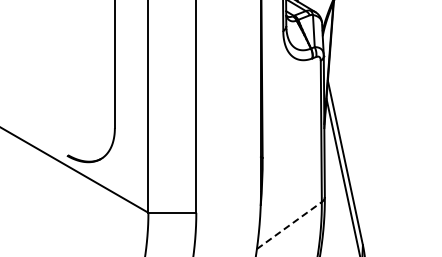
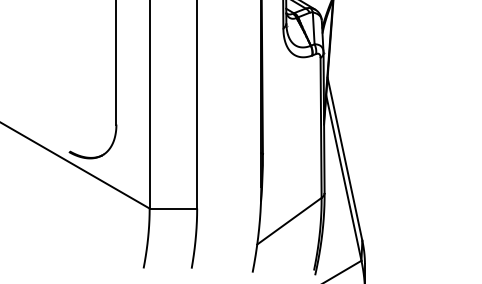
line: (289, 225) -> (289, 221), dashed -> solid

